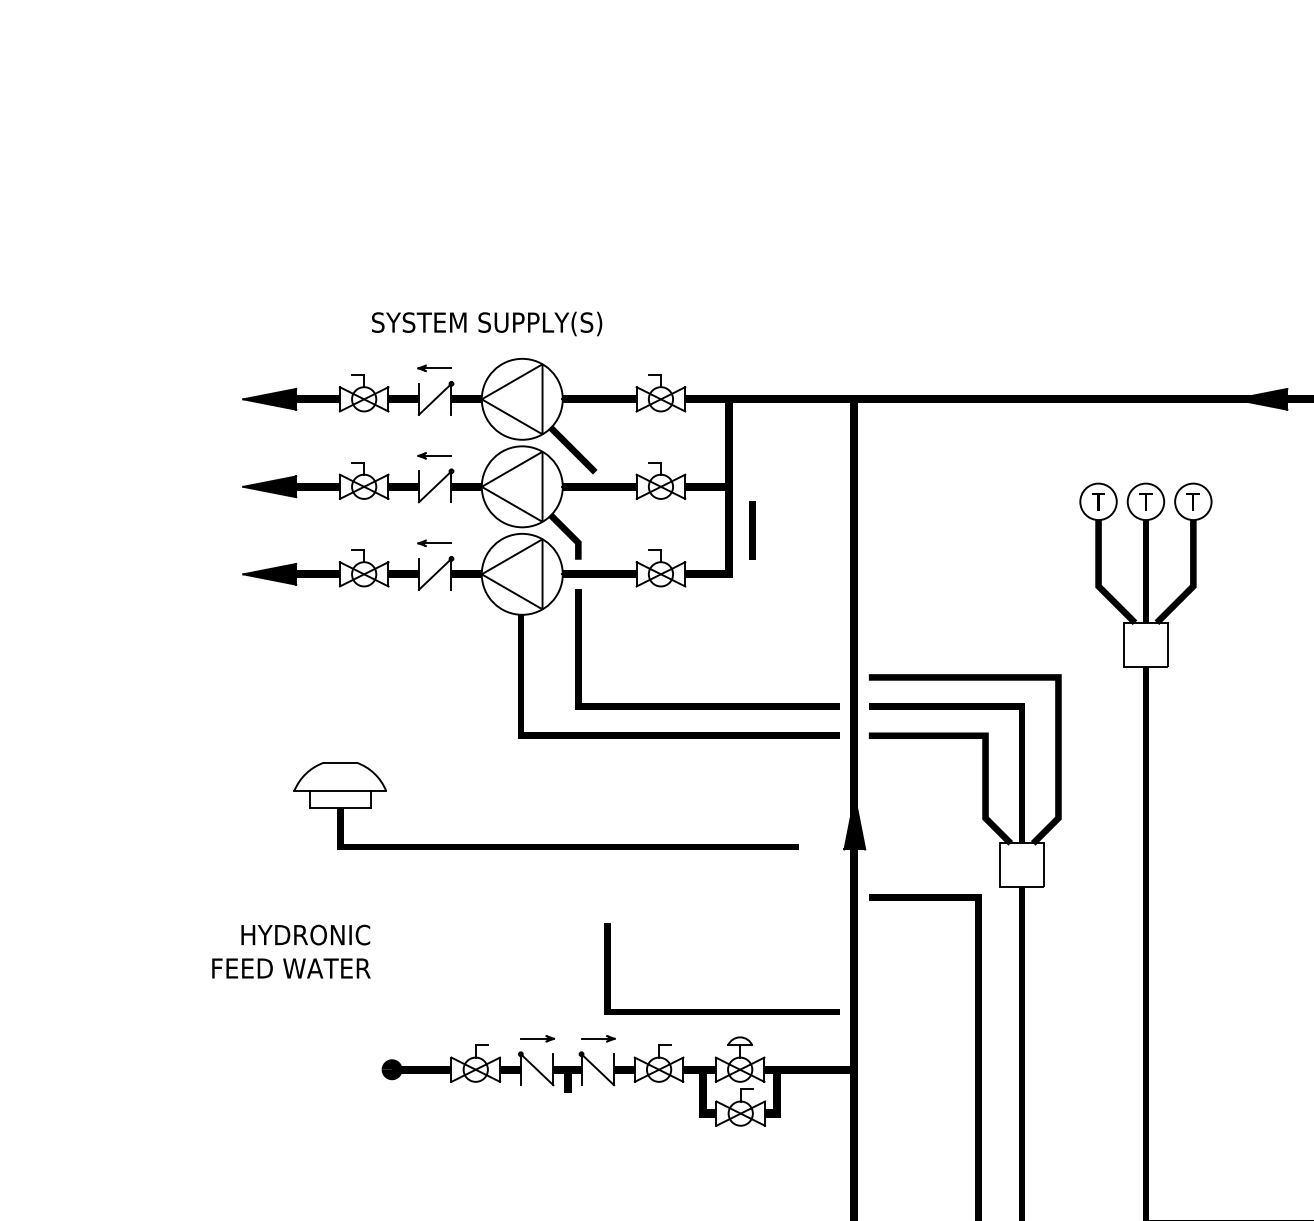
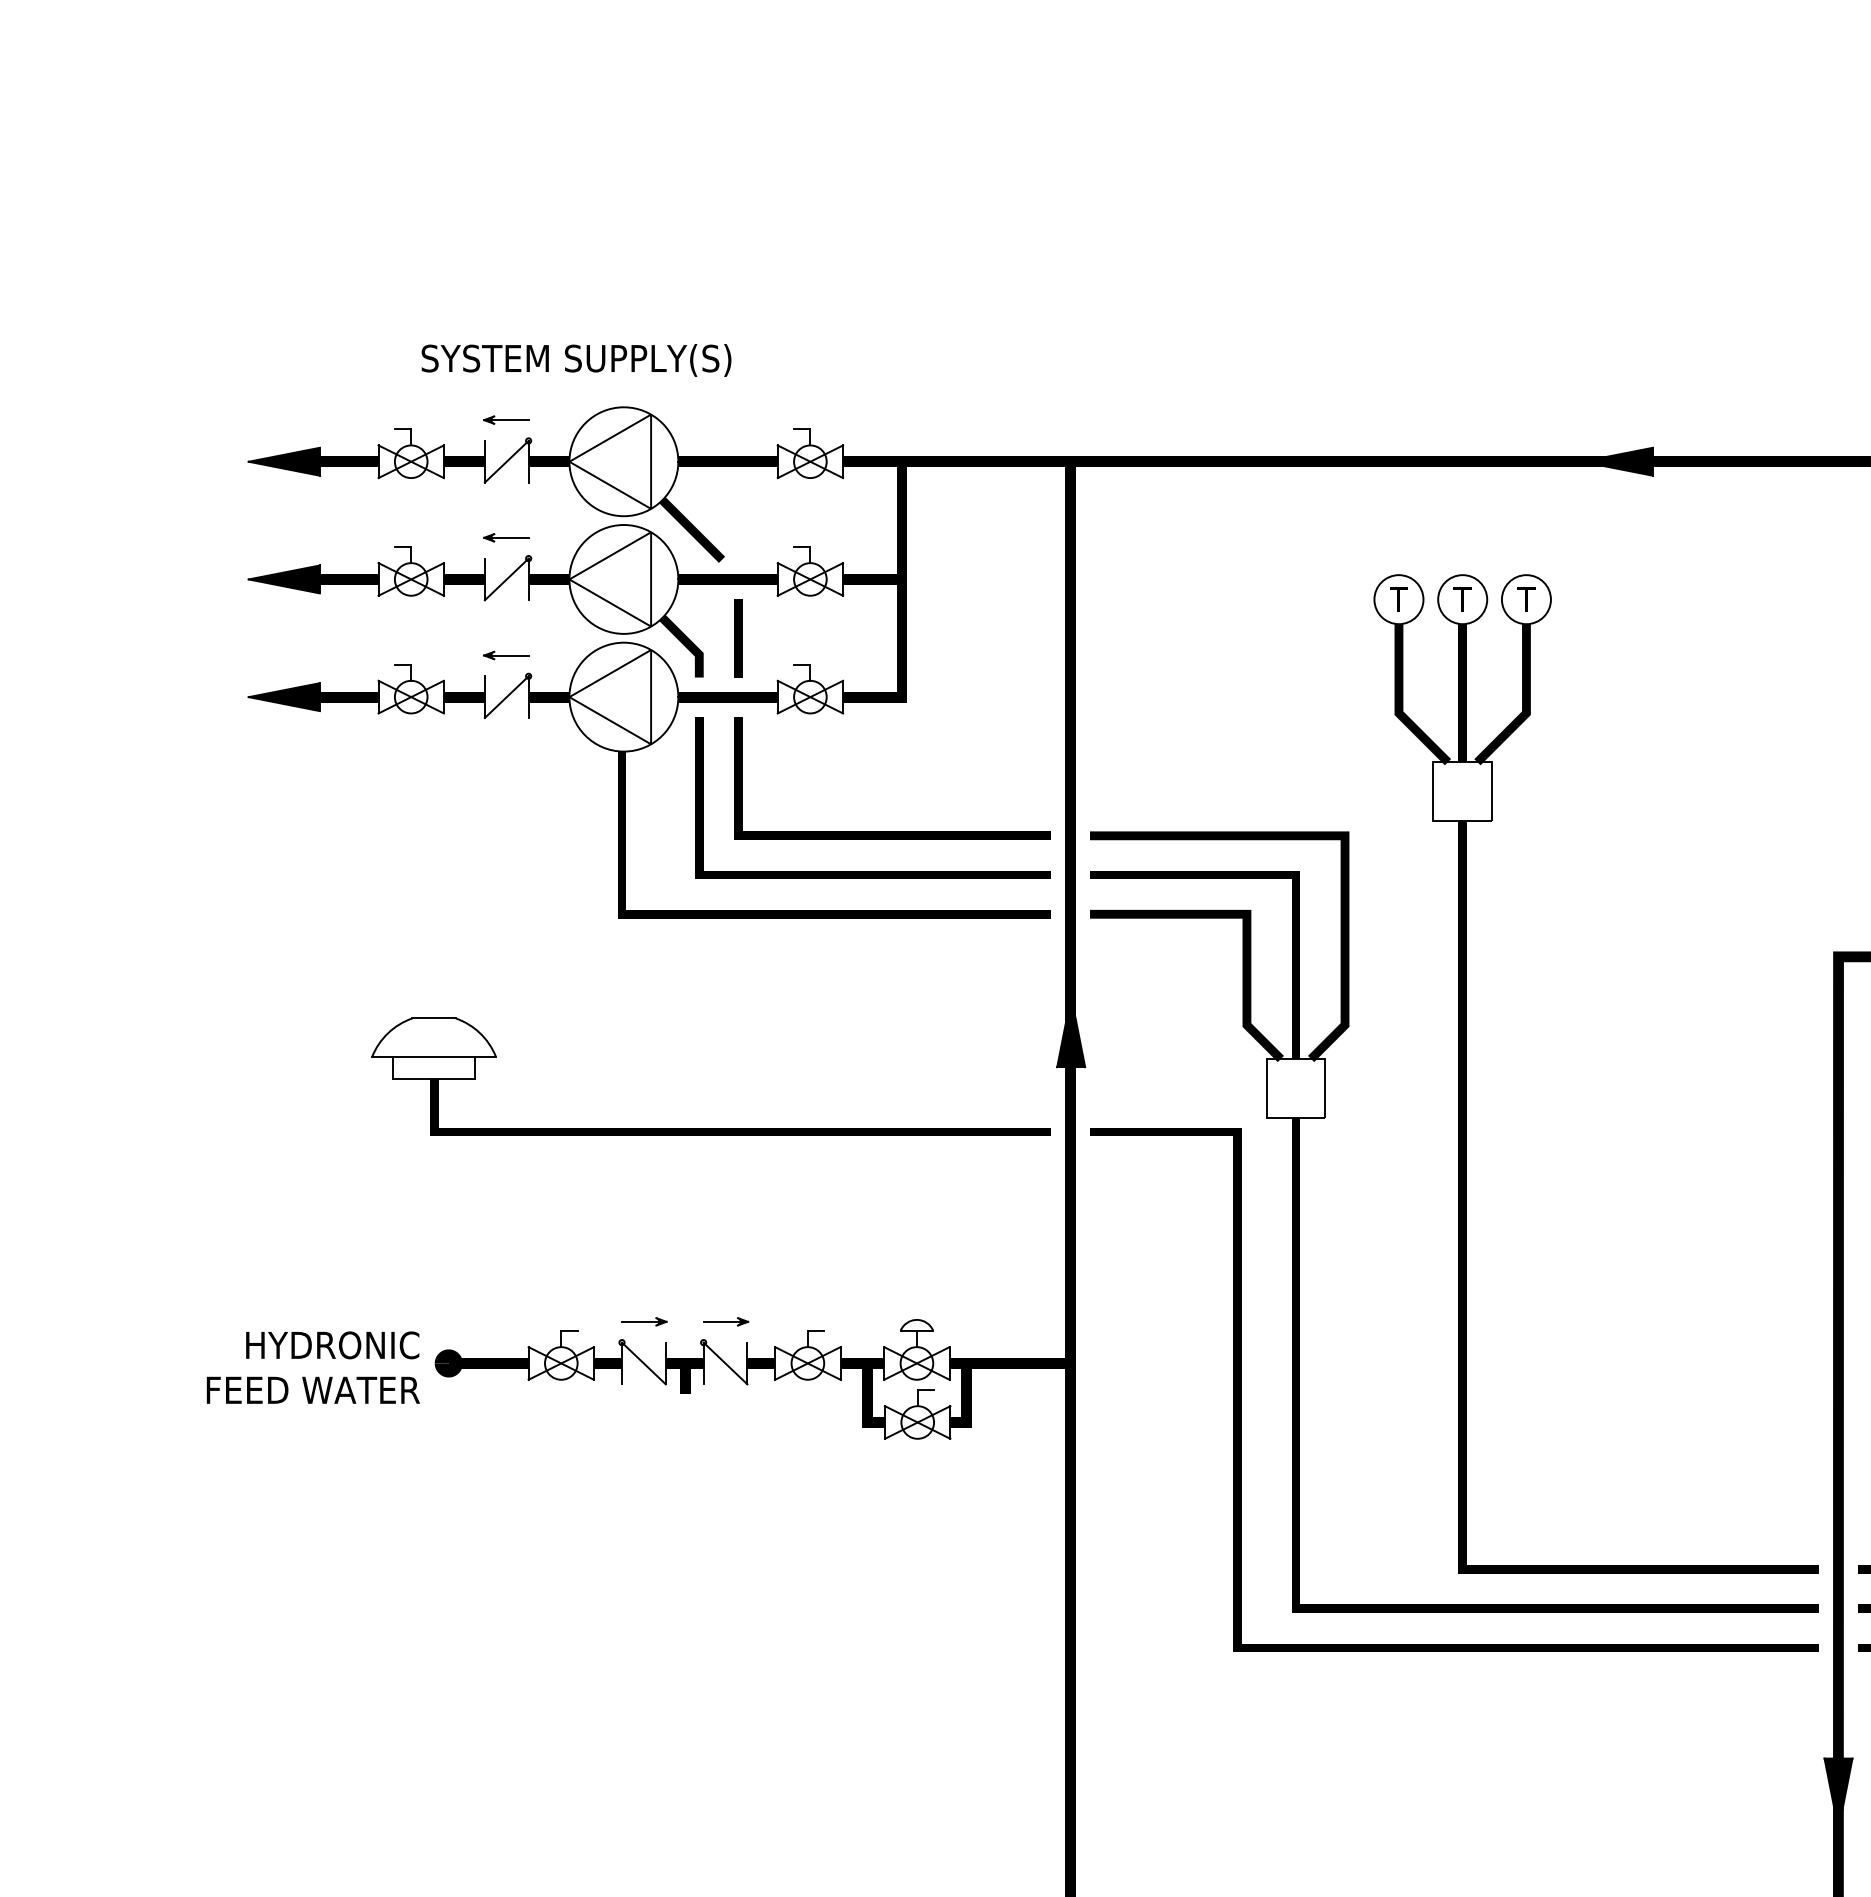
line: (752, 530) -> (738, 638), moved
part: (545, 844) -> (710, 1128), moved
text: (290, 951) -> (312, 1367), moved
line: (722, 1008) -> (892, 831), moved

